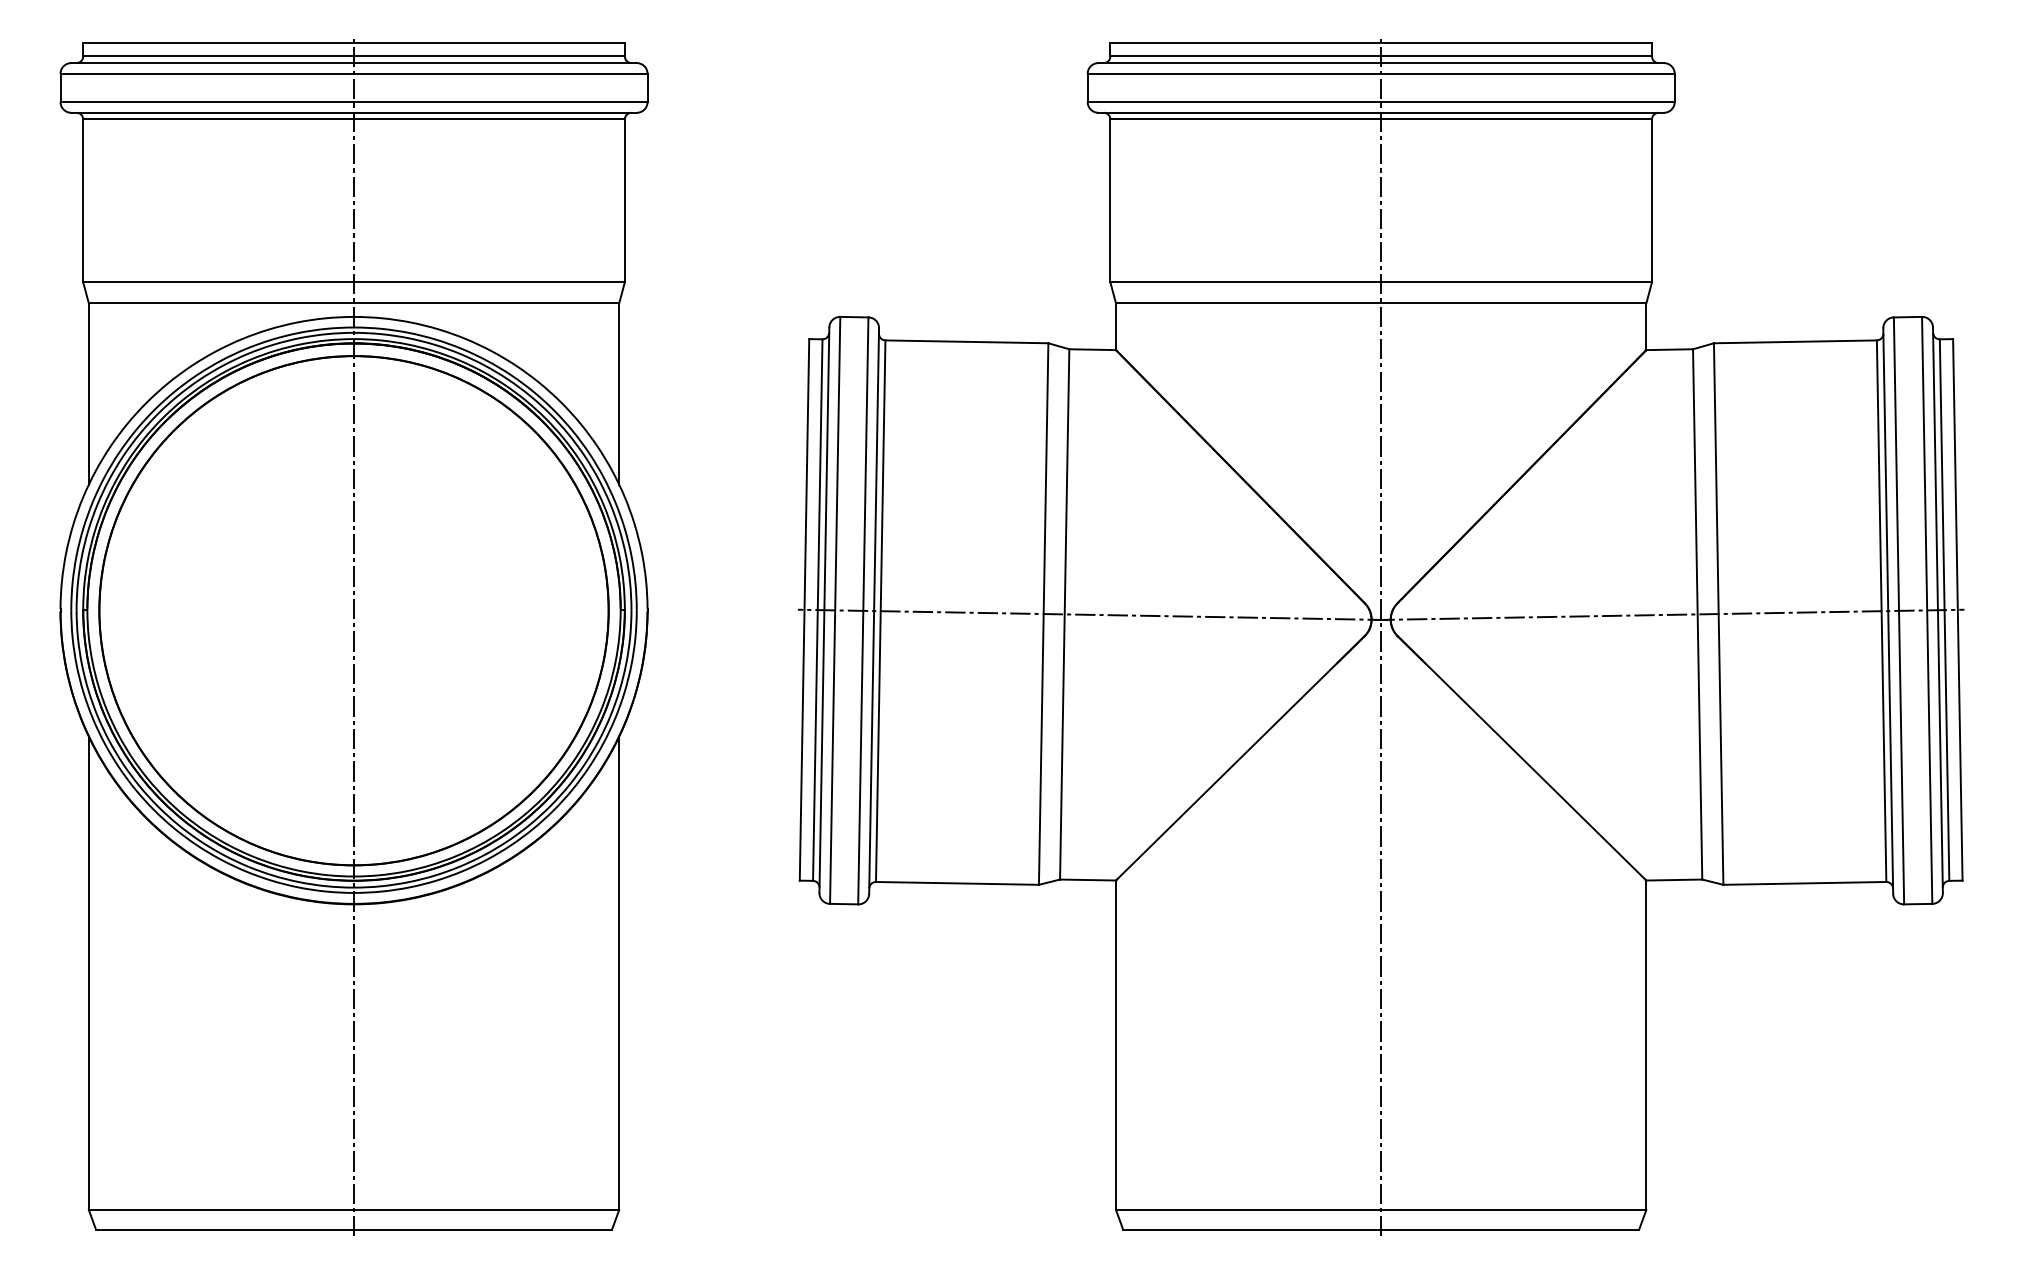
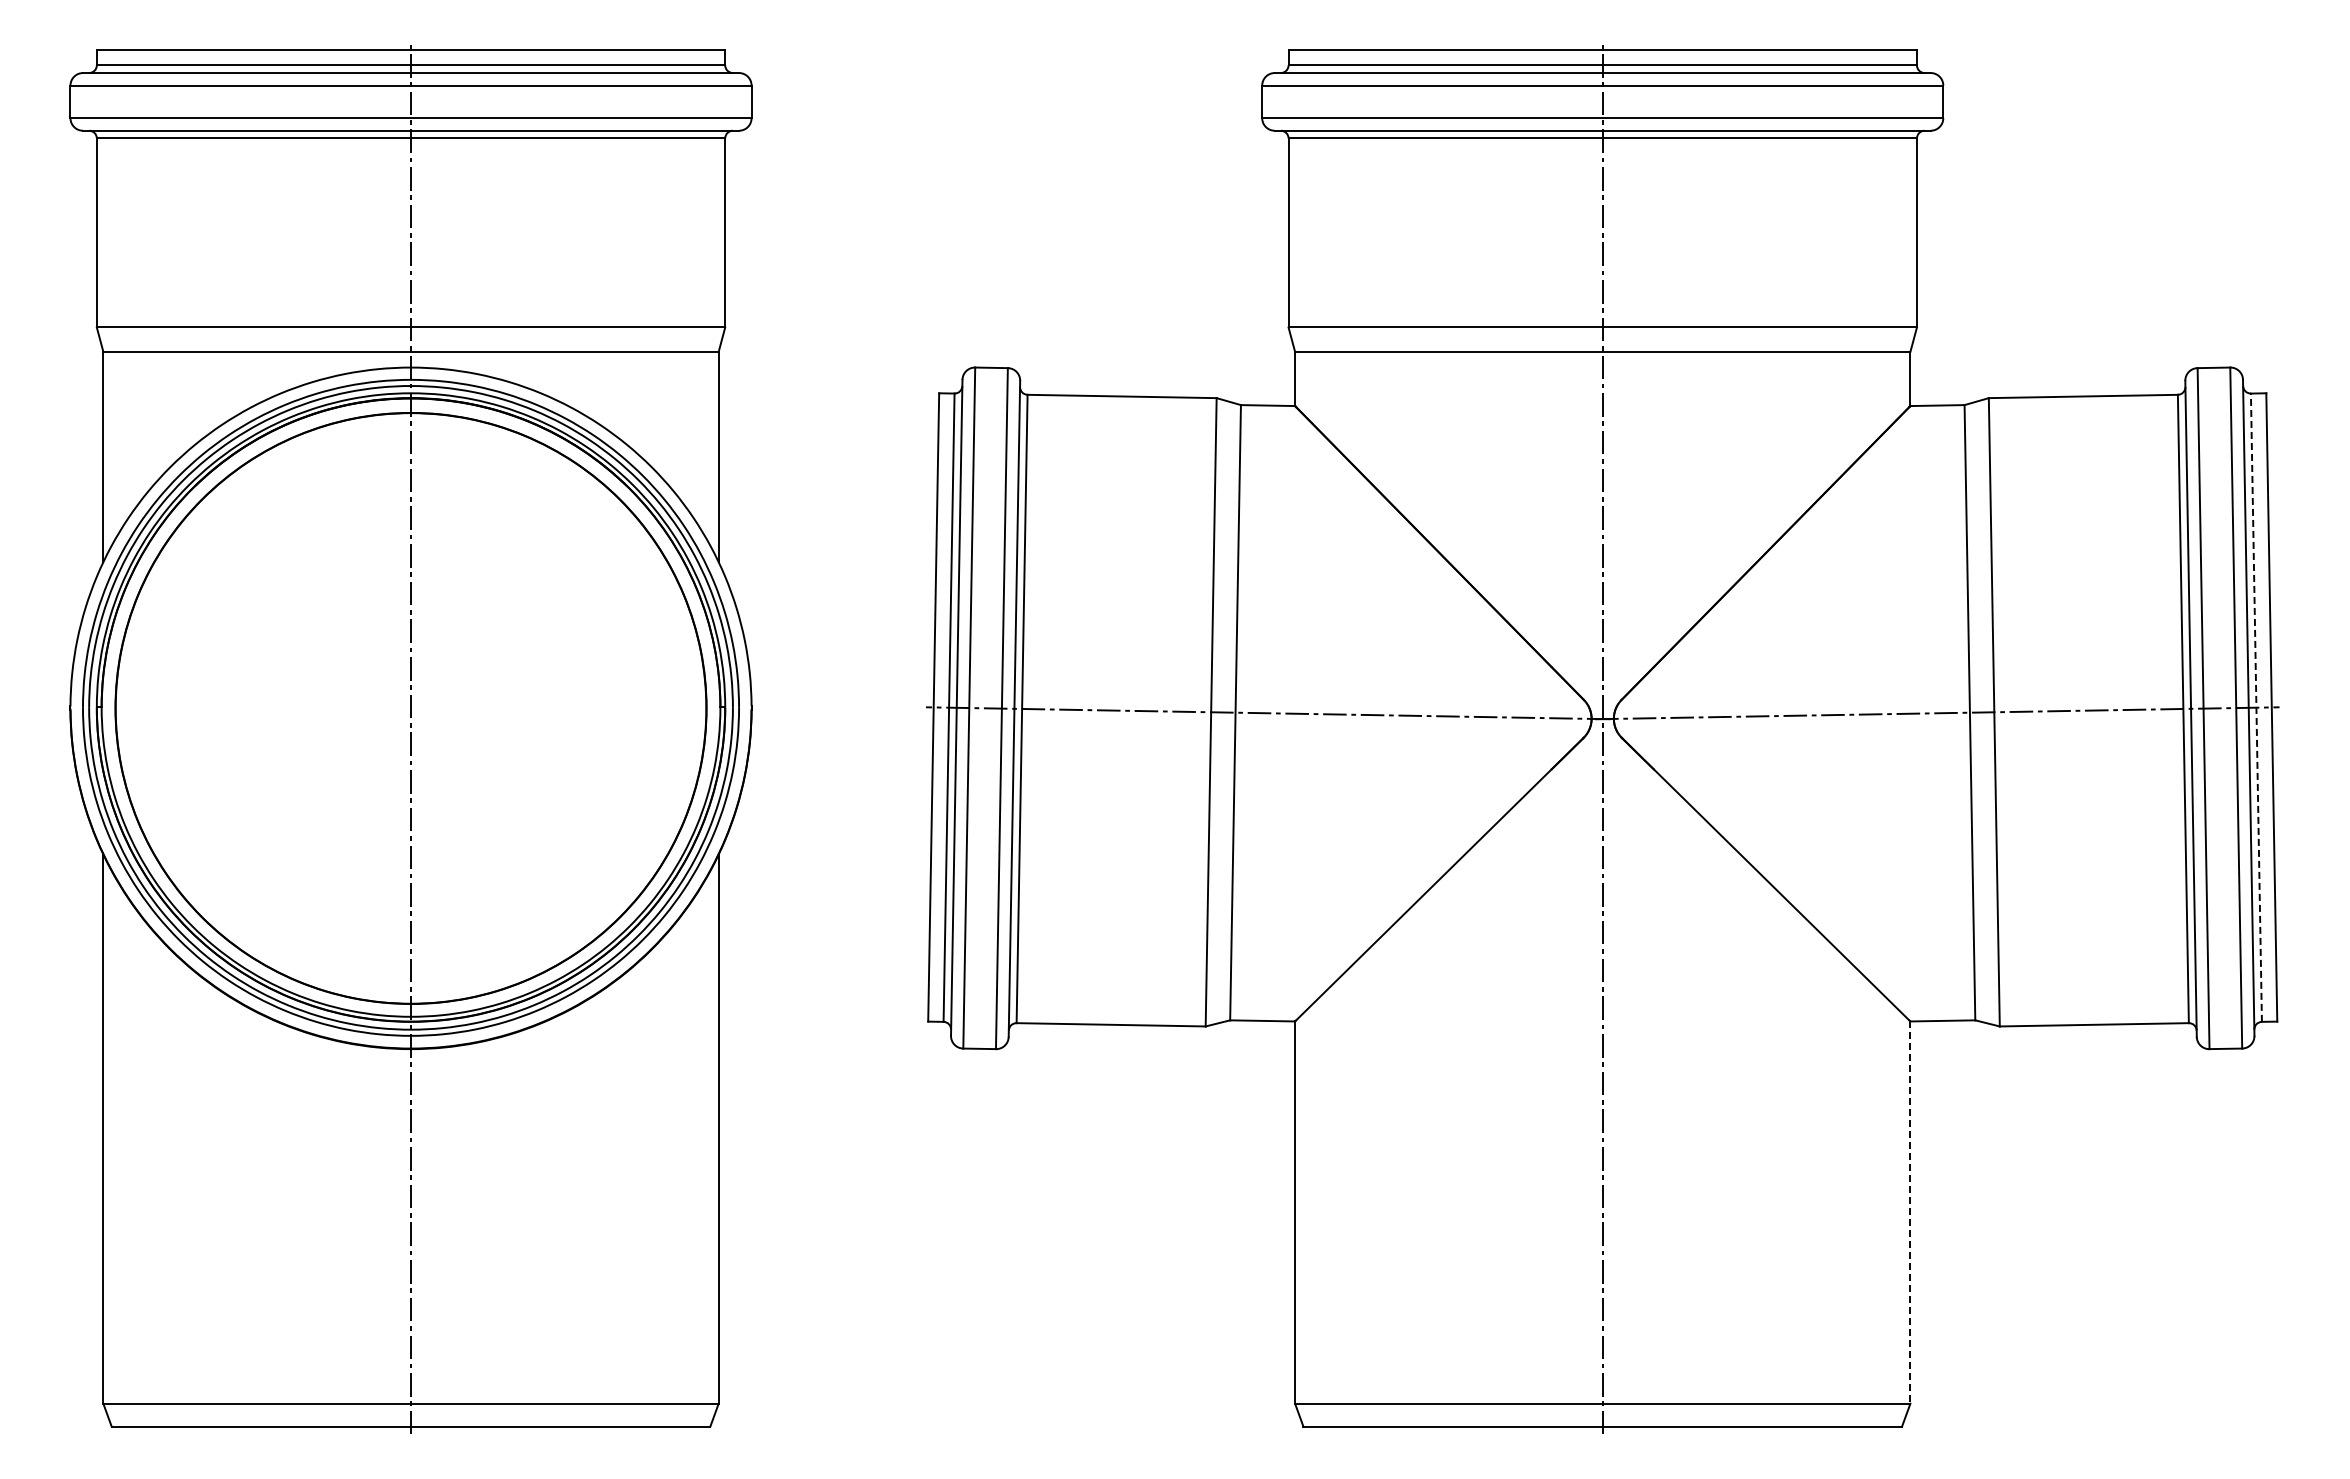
line: (1944, 609) -> (2256, 707), solid -> dashed
line: (1646, 1046) -> (1910, 1213), solid -> dashed

